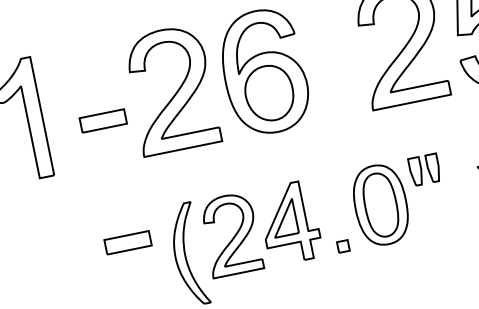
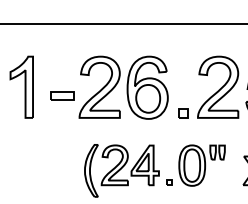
part: (343, 107) -> (183, 113), added
part: (127, 242) -> (62, 158), removed

